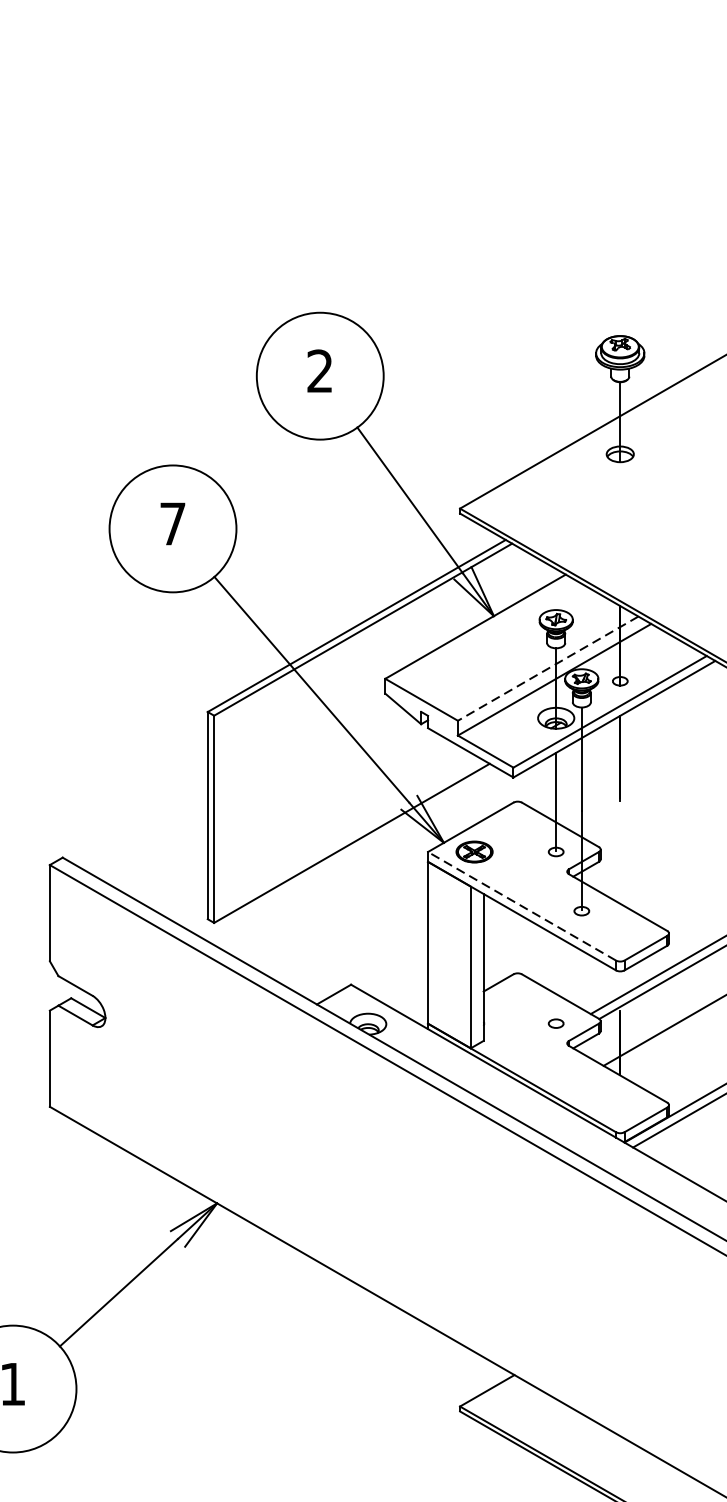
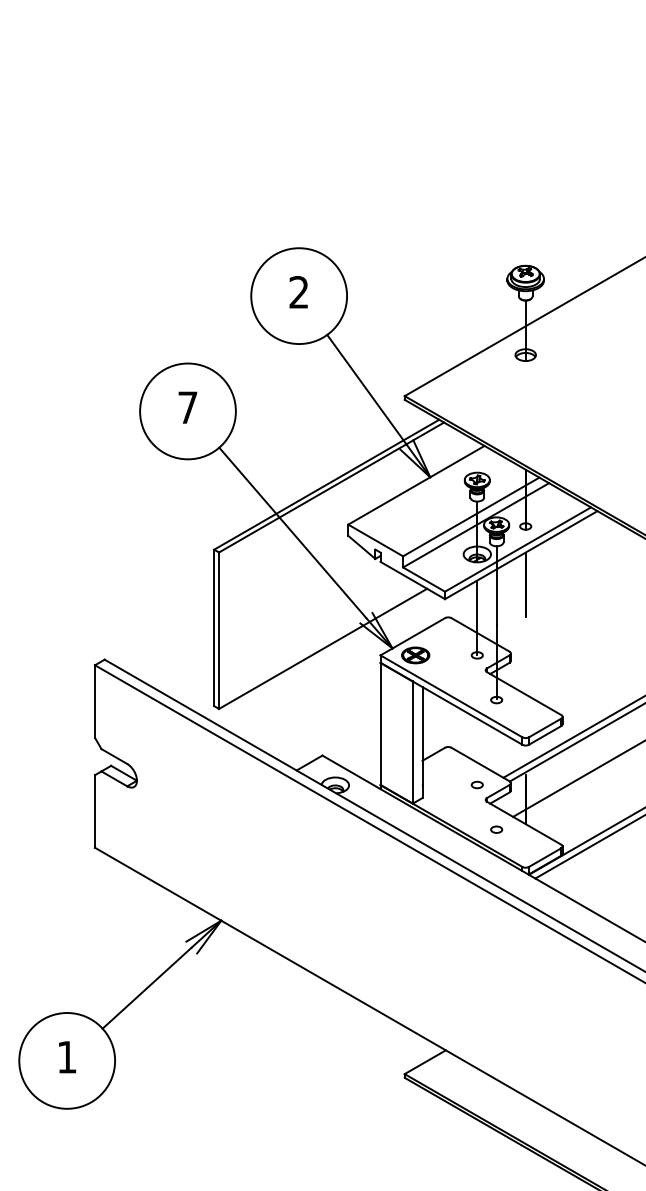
line: (548, 668) -> (471, 516), dashed -> solid
line: (522, 906) -> (451, 696), dashed -> solid
part: (581, 1082) -> (496, 829), added

